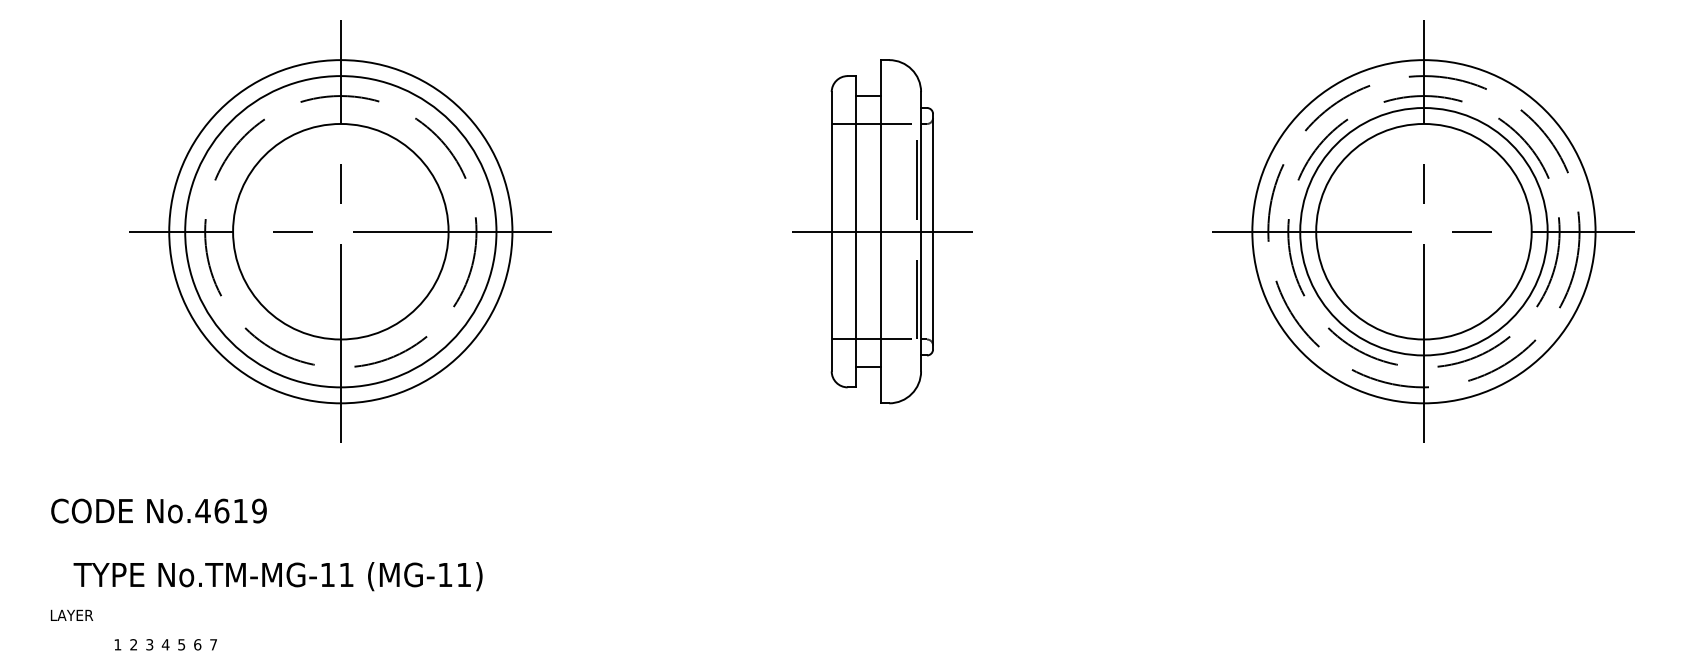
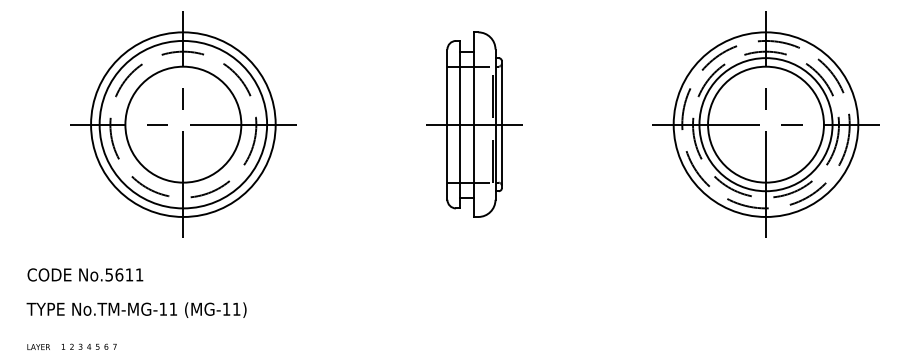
text: (231, 510) -> (124, 274), No.4619 -> No.5611
text: (277, 575) -> (136, 309), moved
text: (71, 614) -> (38, 346), moved

